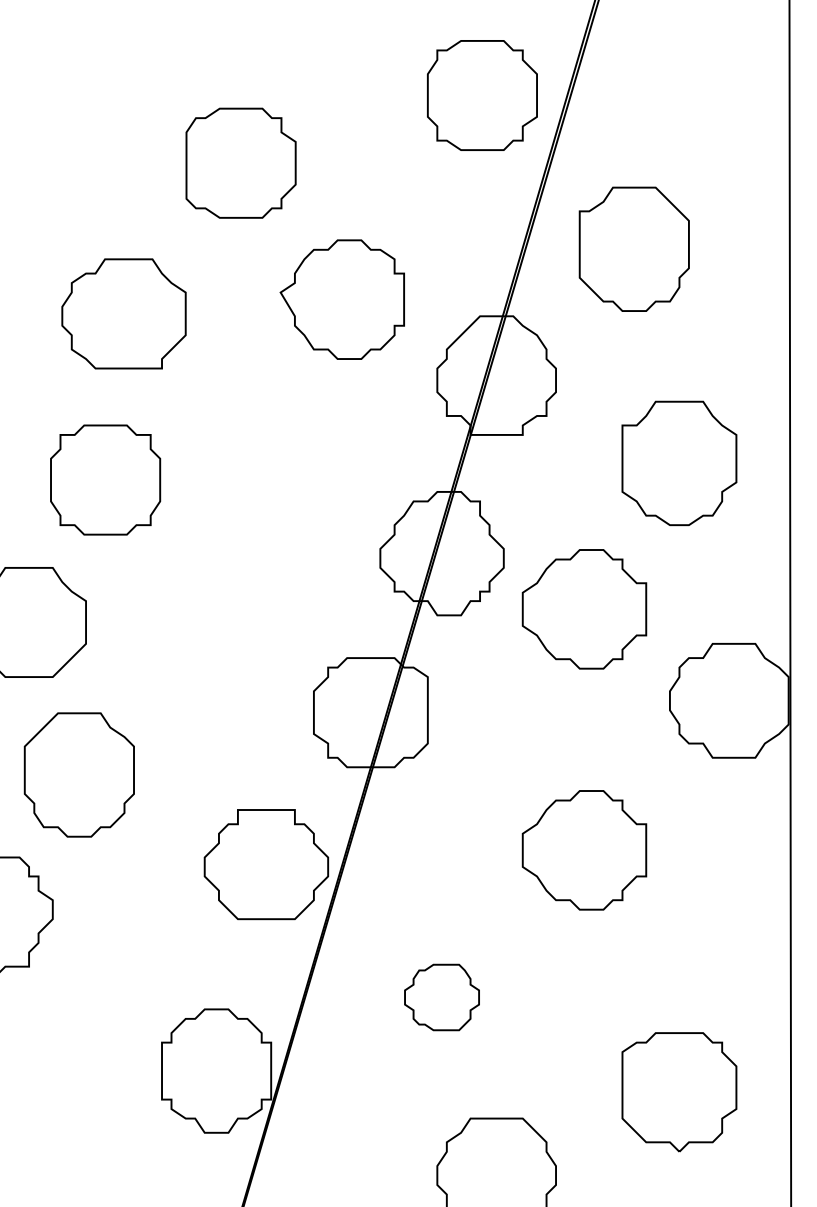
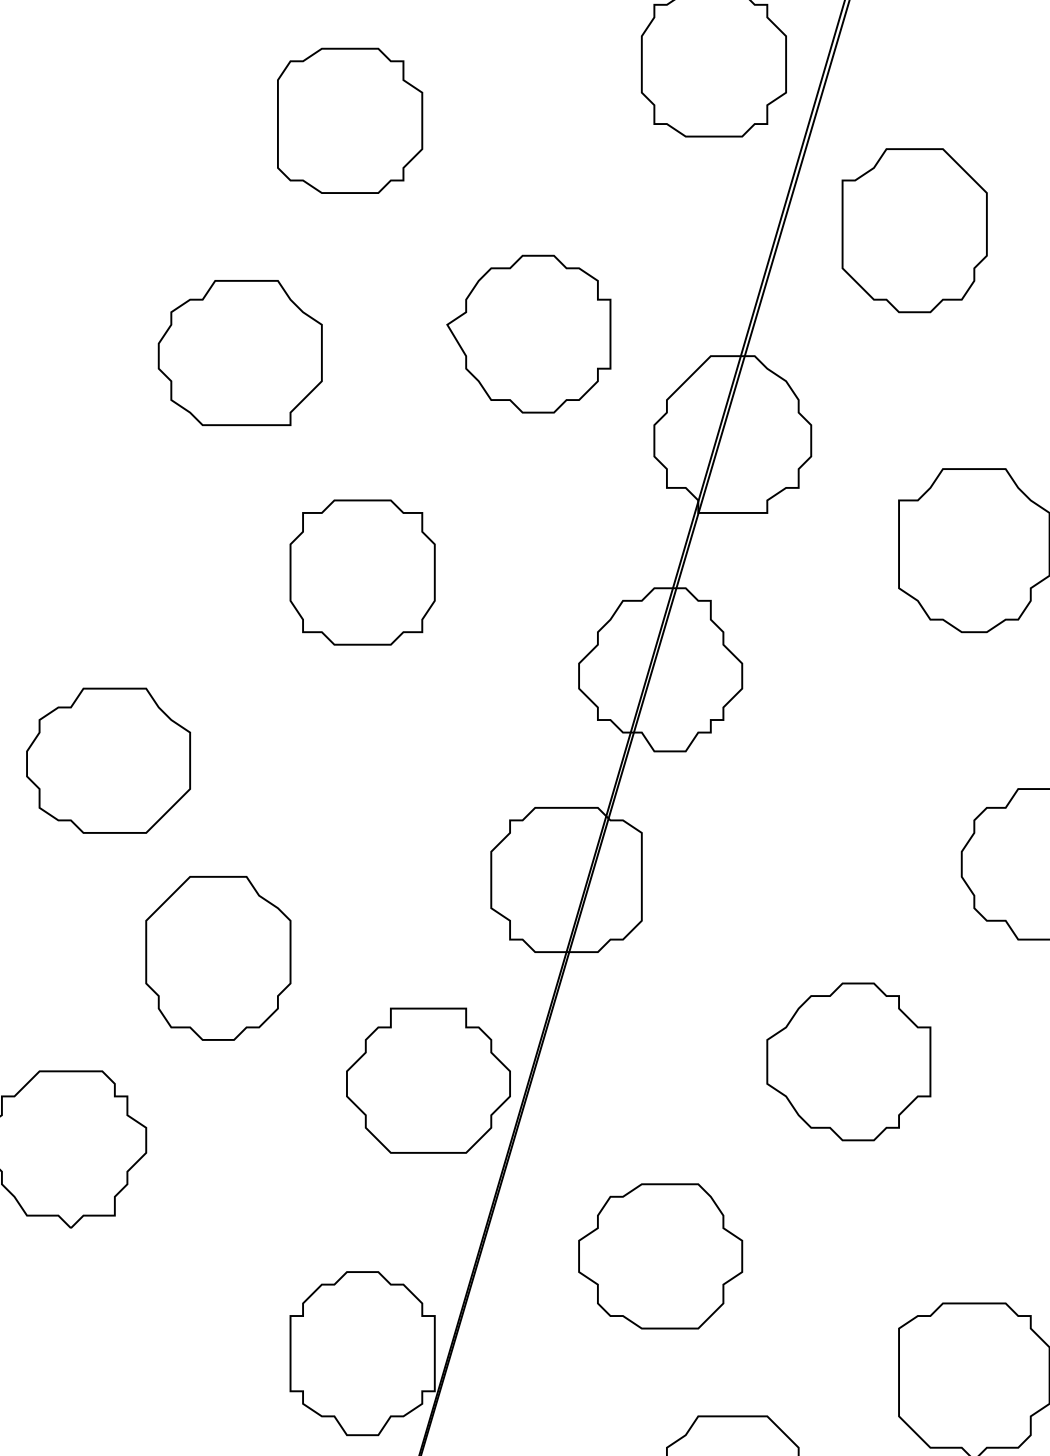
part: (240, 162) -> (349, 119), moved
part: (633, 248) -> (913, 229), moved
part: (105, 479) -> (362, 571), moved
part: (584, 609) -> (848, 743), removed
part: (78, 774) -> (217, 957), moved
part: (441, 997) -> (659, 1256), size x1.67

